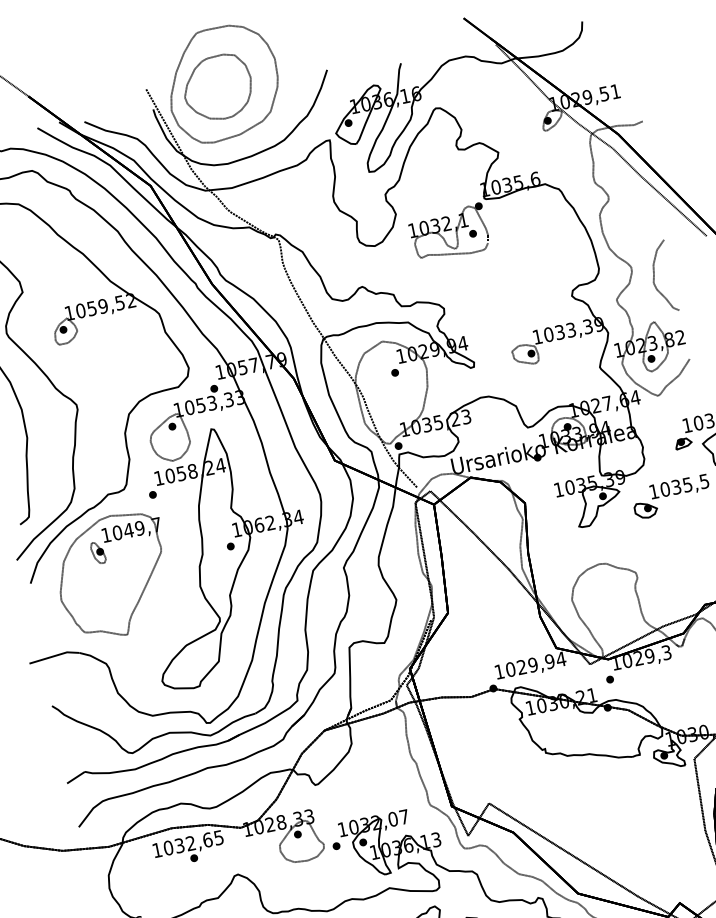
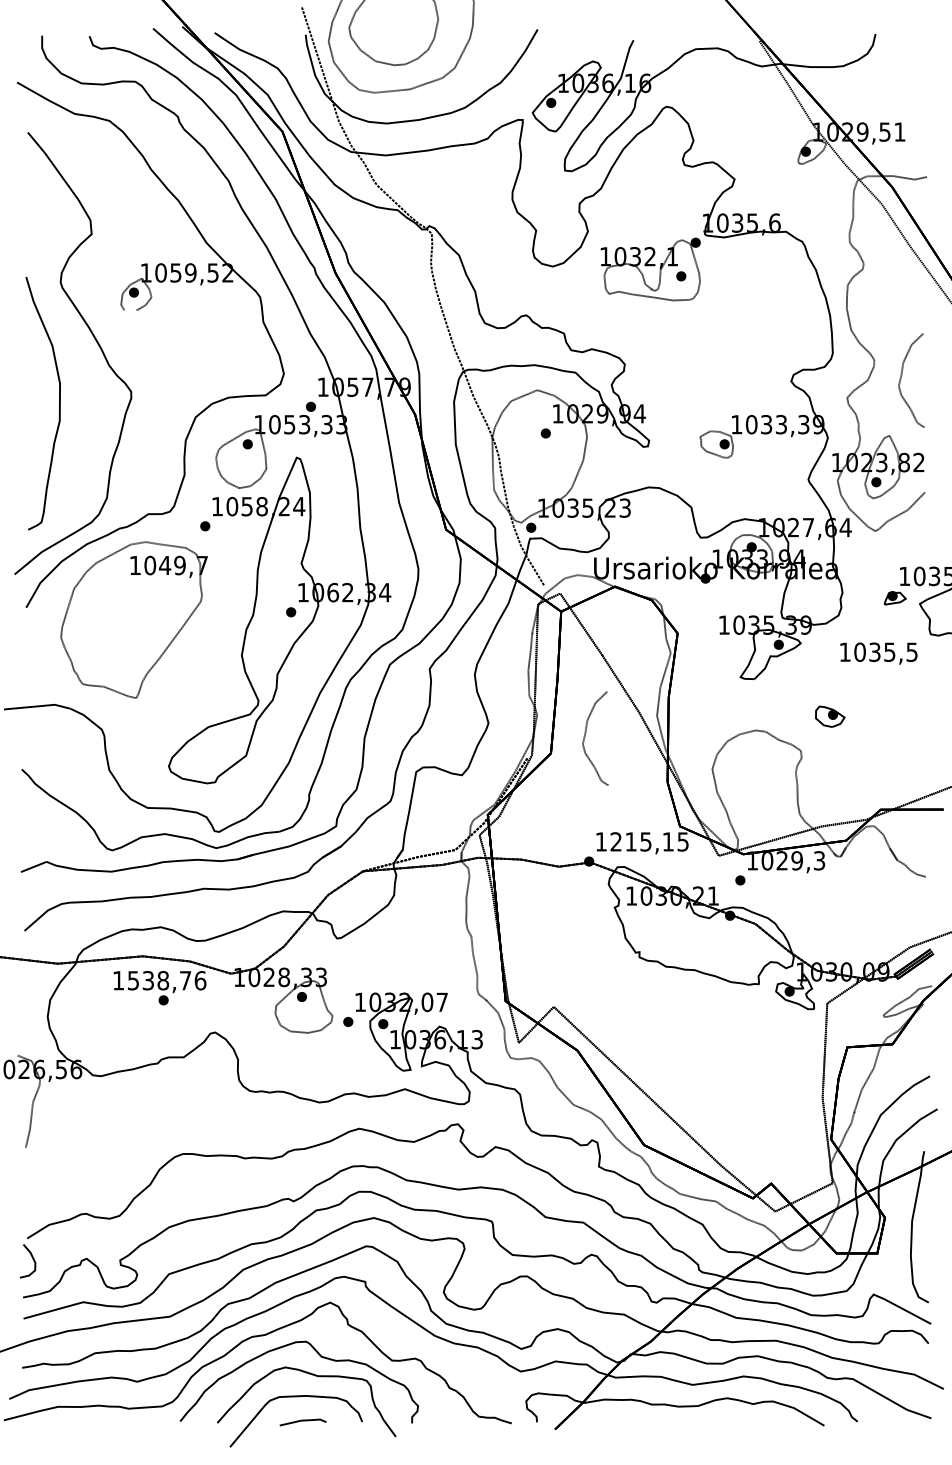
part: (646, 509) -> (830, 716), moved
part: (98, 552) -> (120, 585), removed
curve: (471, 596) -> (585, 738), added
text: (535, 664) -> (649, 841), 1029,94 -> 1215,15
text: (193, 842) -> (166, 980), 1032,65 -> 1538,76

